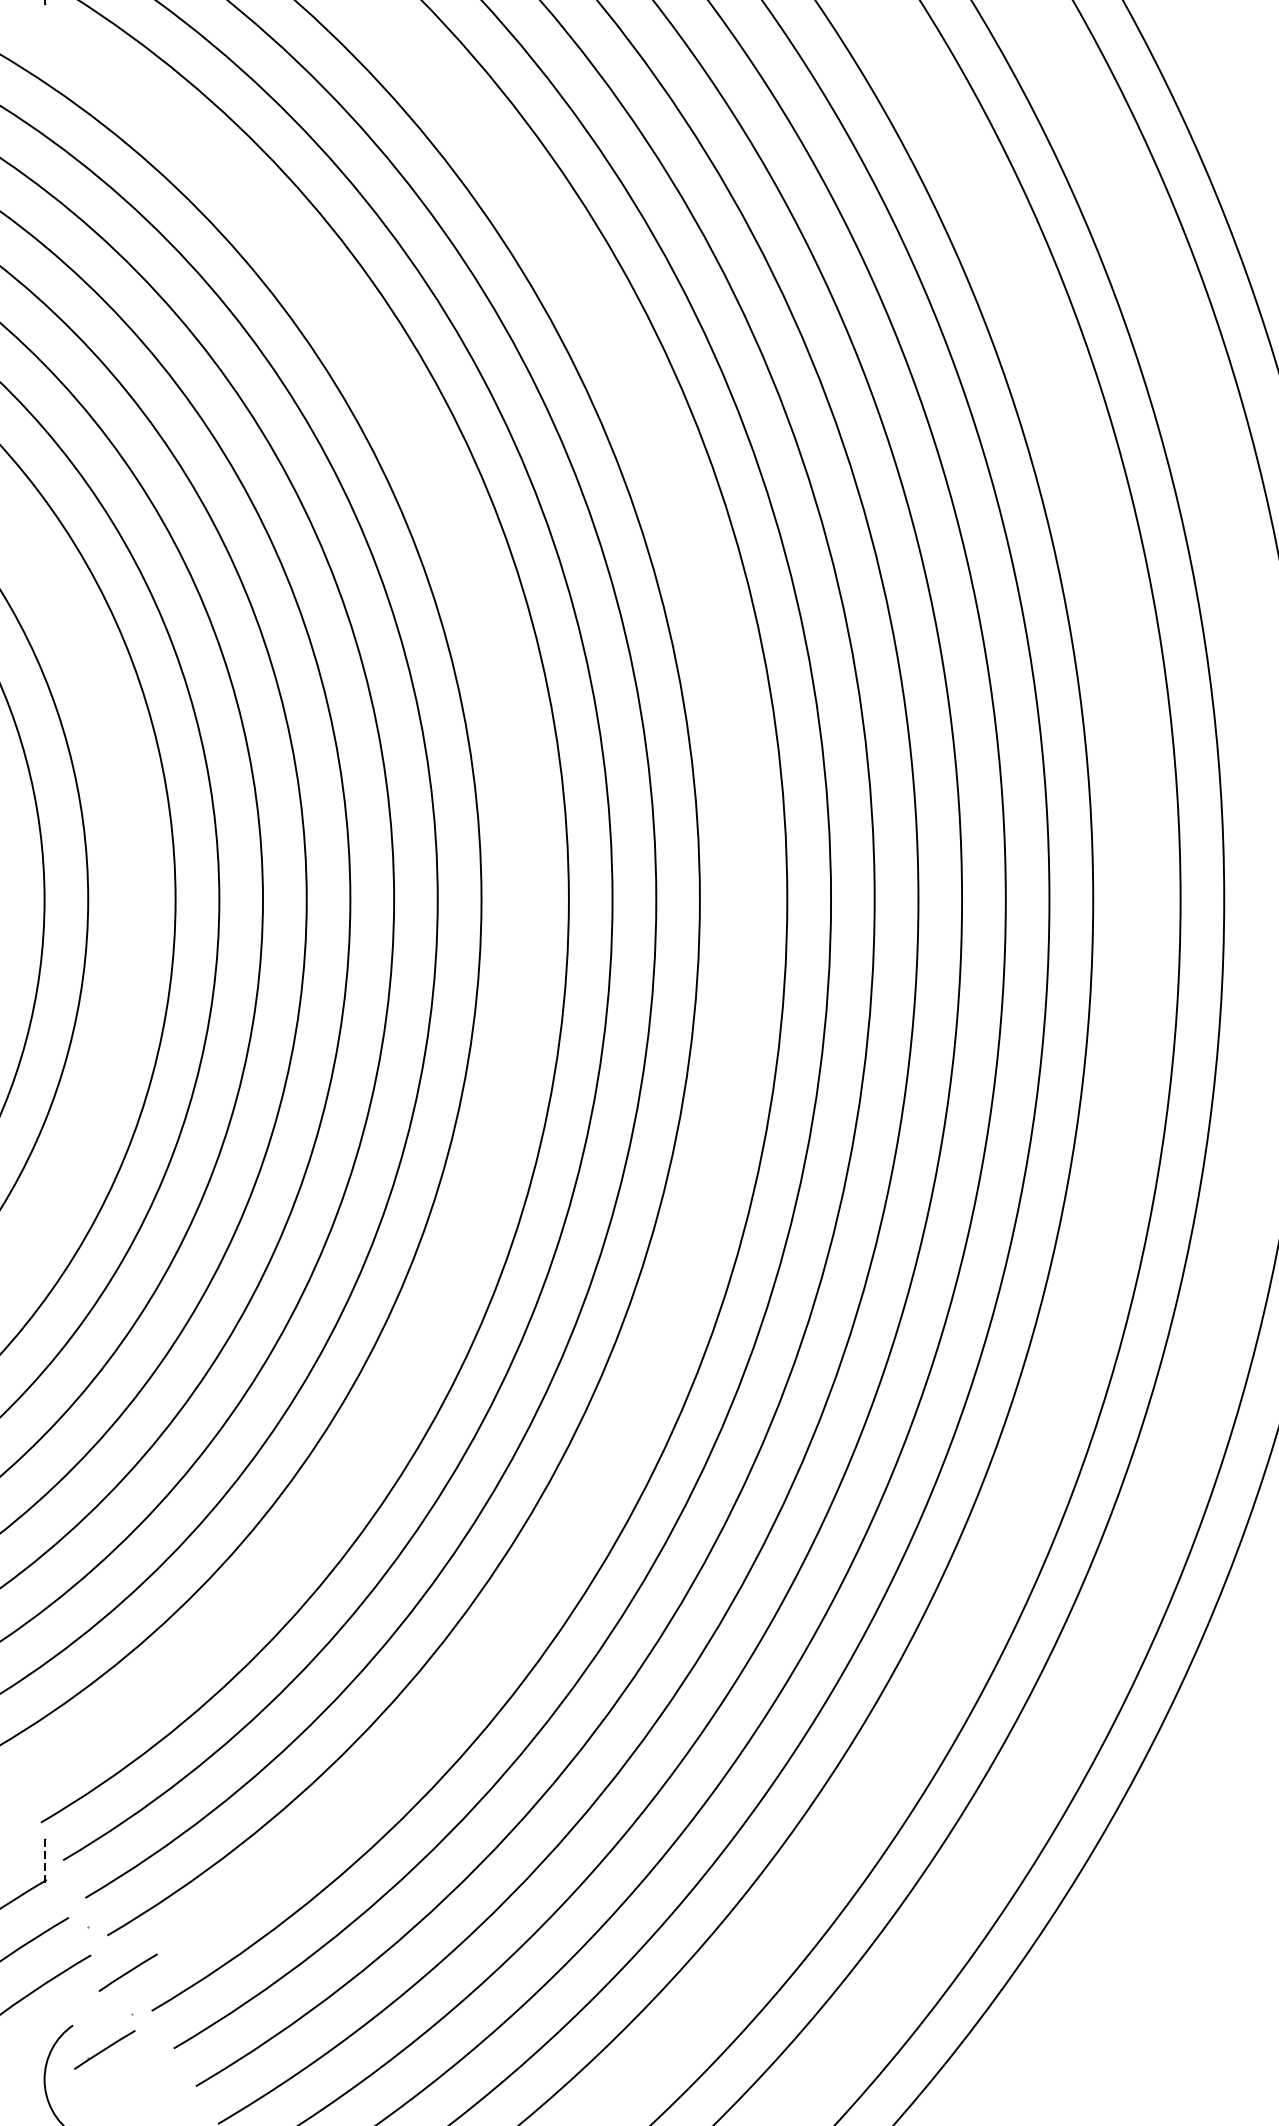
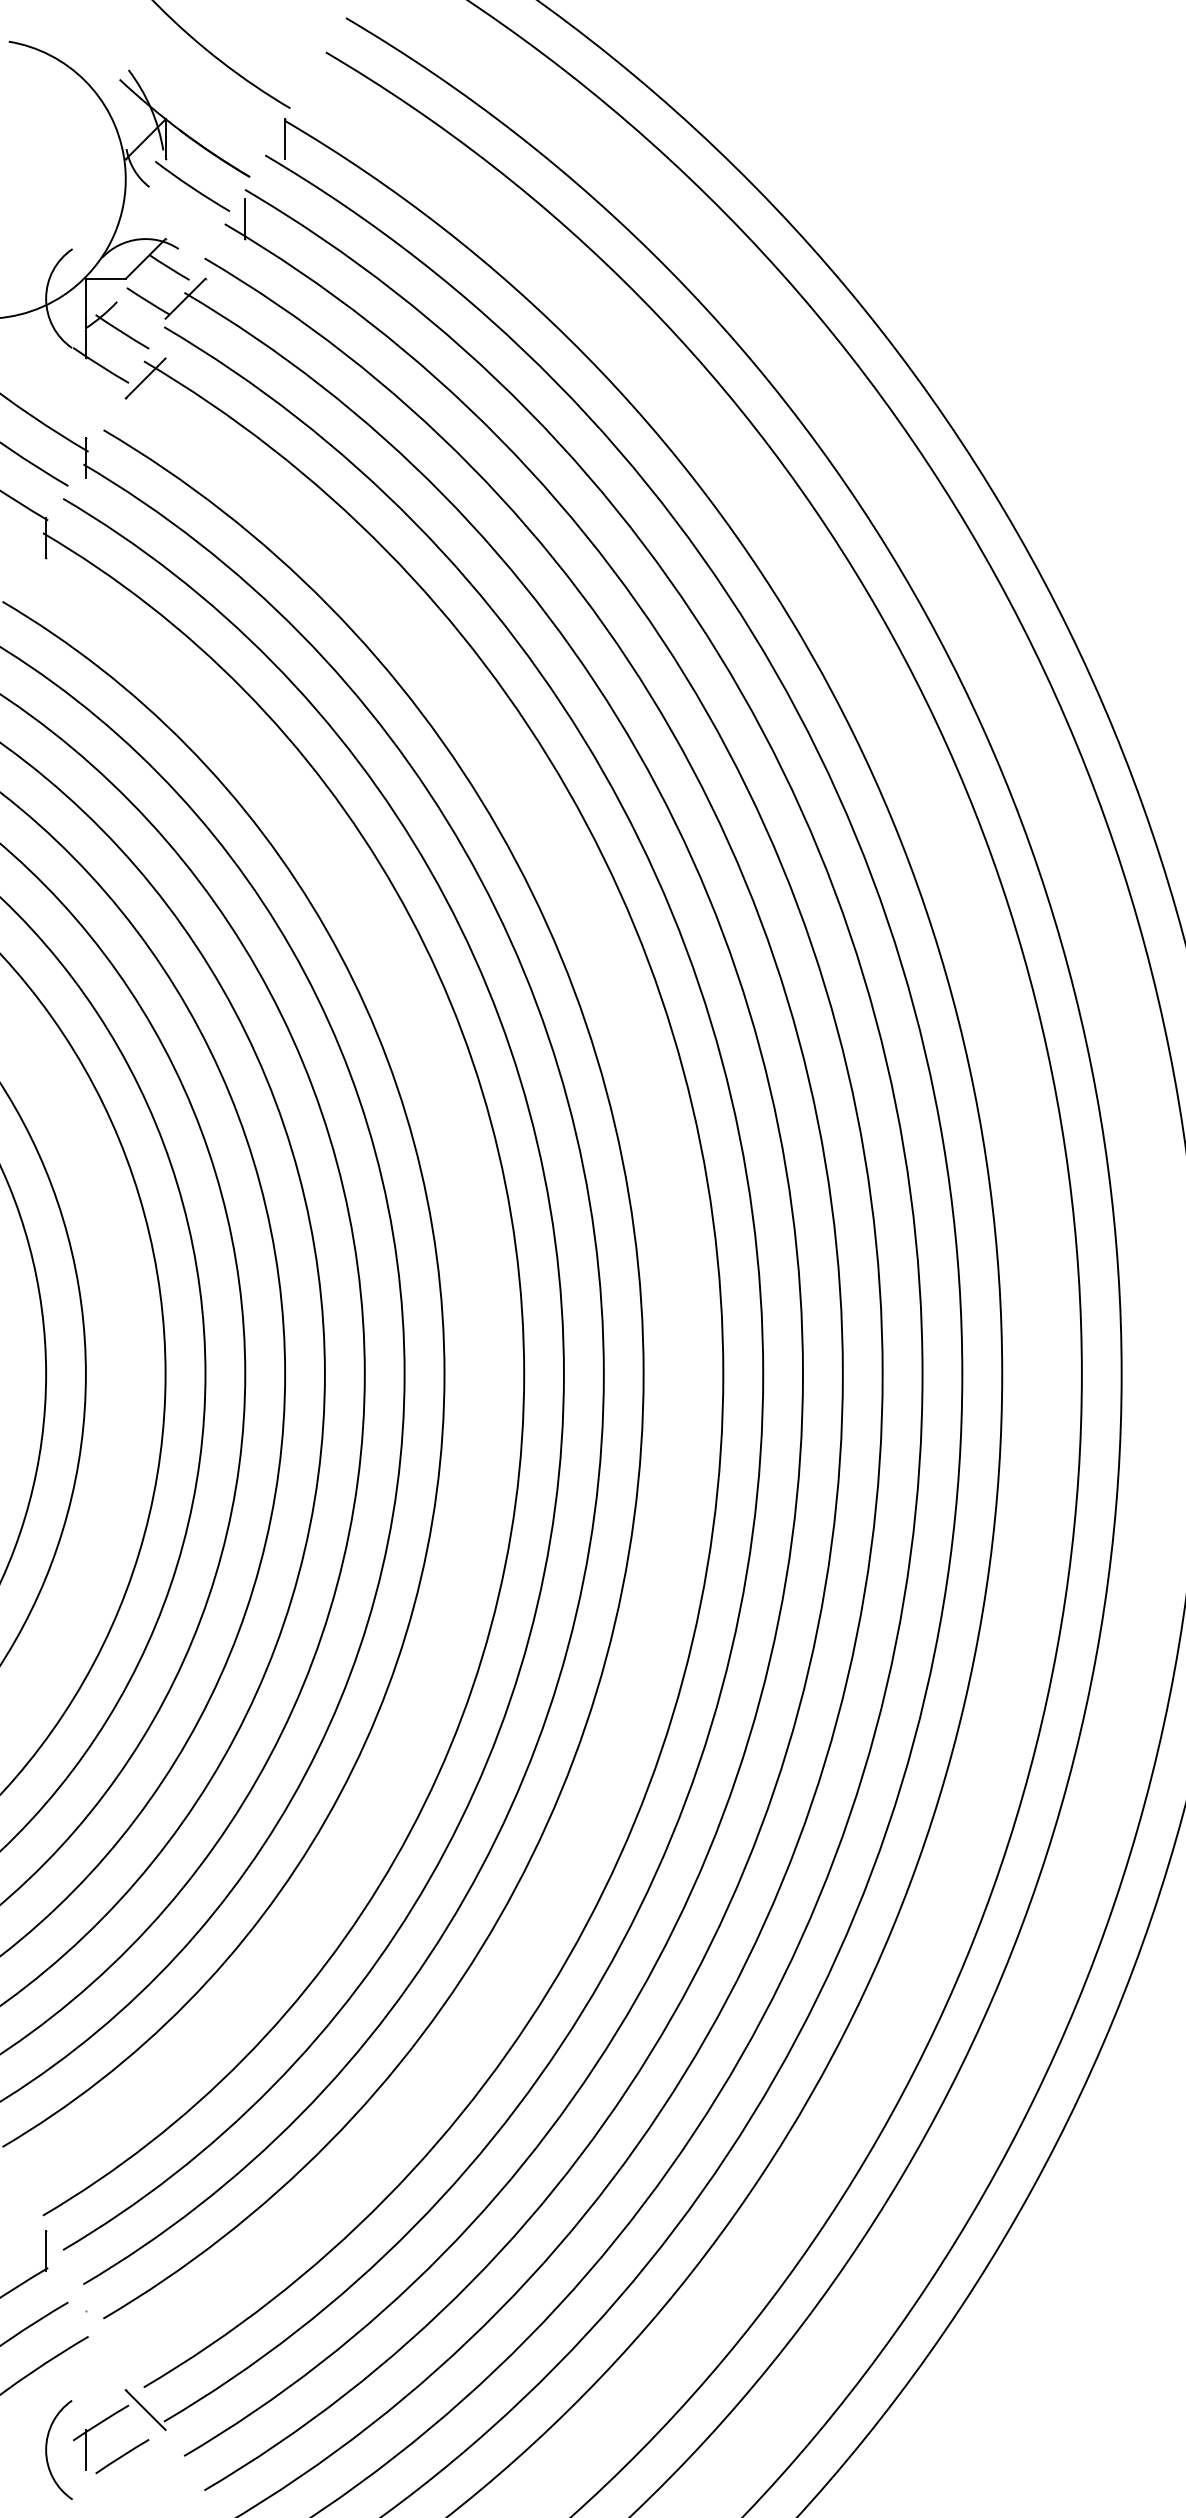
line: (44, 1860) -> (46, 2250), dashed -> solid
line: (128, 1972) -> (122, 2456), moved
line: (153, 2035) -> (145, 2409), added
line: (87, 2079) -> (85, 2449), added

